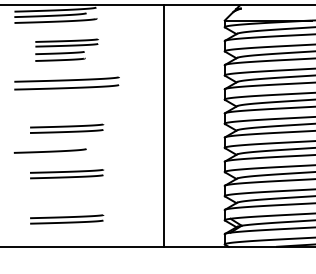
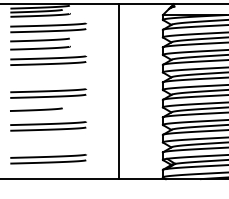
part: (66, 50) -> (48, 36), size x1.67
part: (66, 128) -> (48, 93), size x1.43
part: (66, 174) -> (48, 126), size x1.43
part: (66, 219) -> (48, 159), size x1.43

